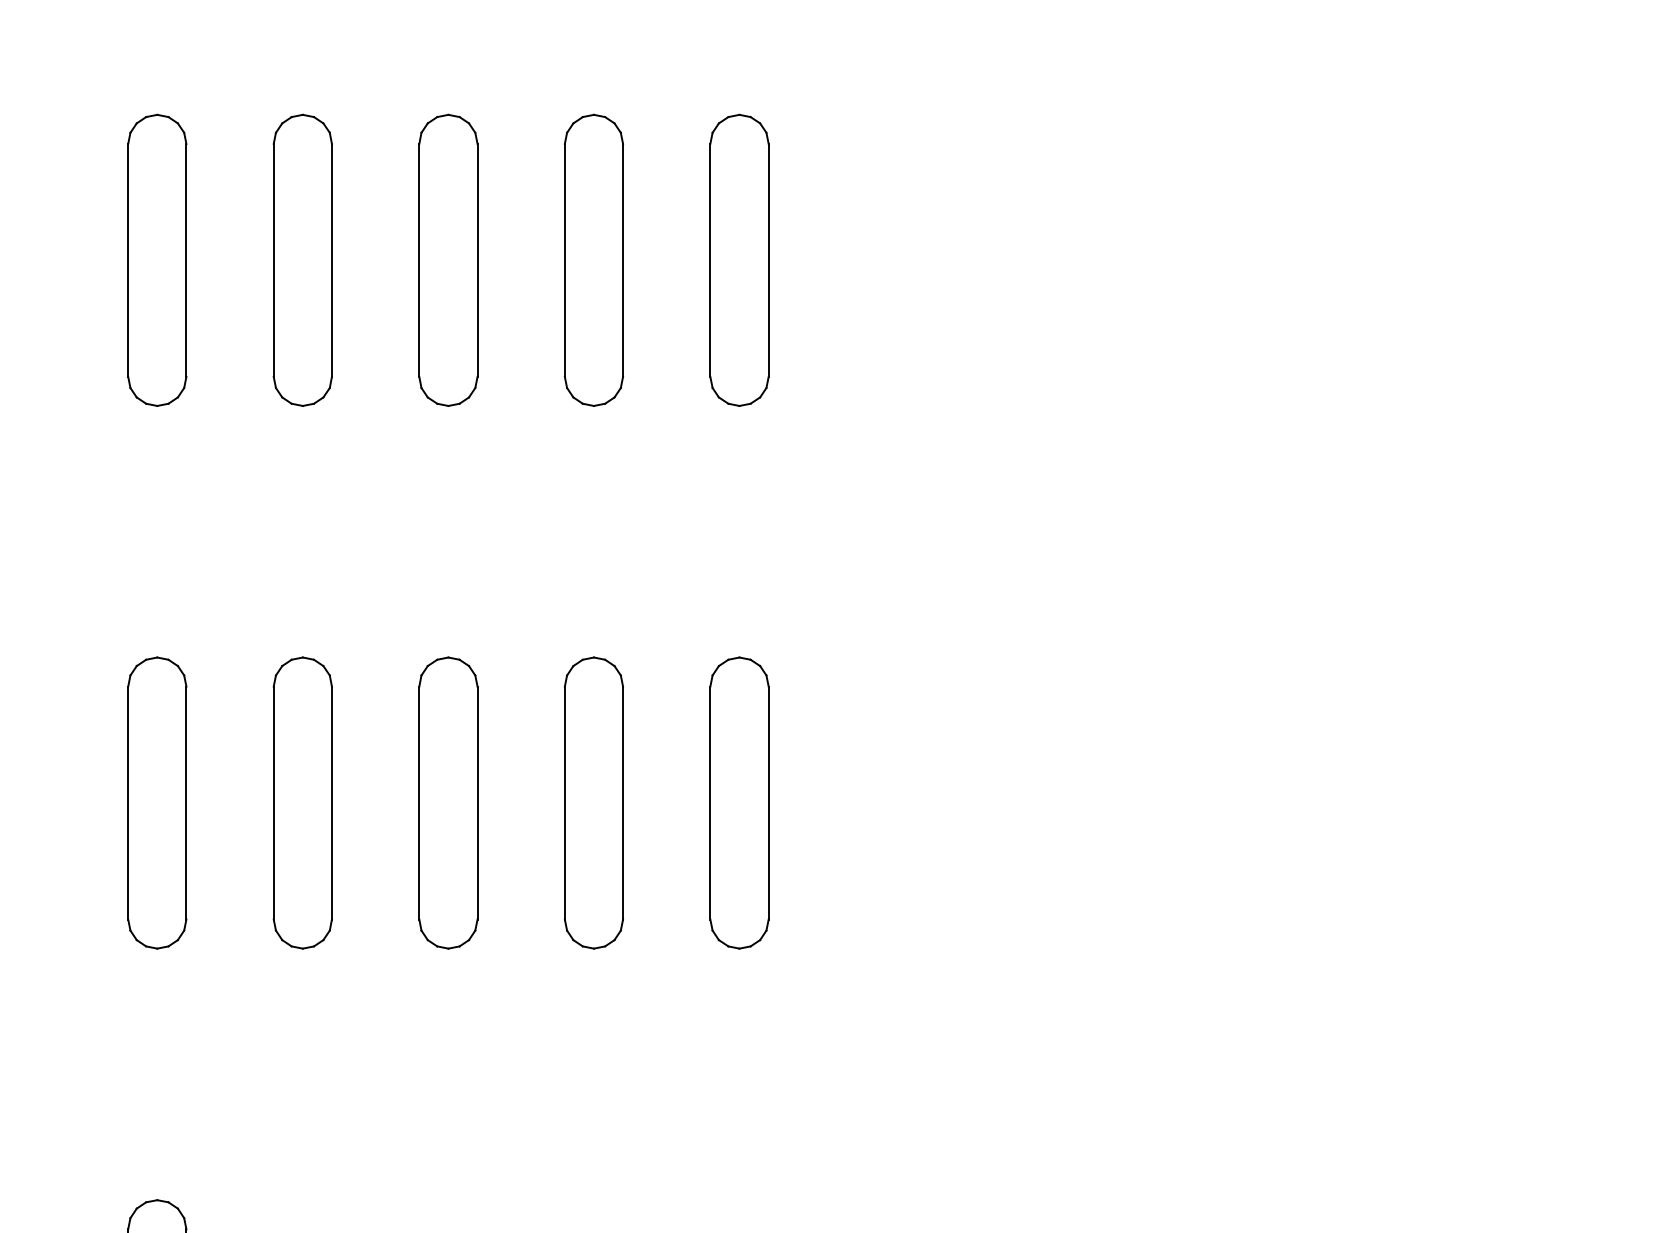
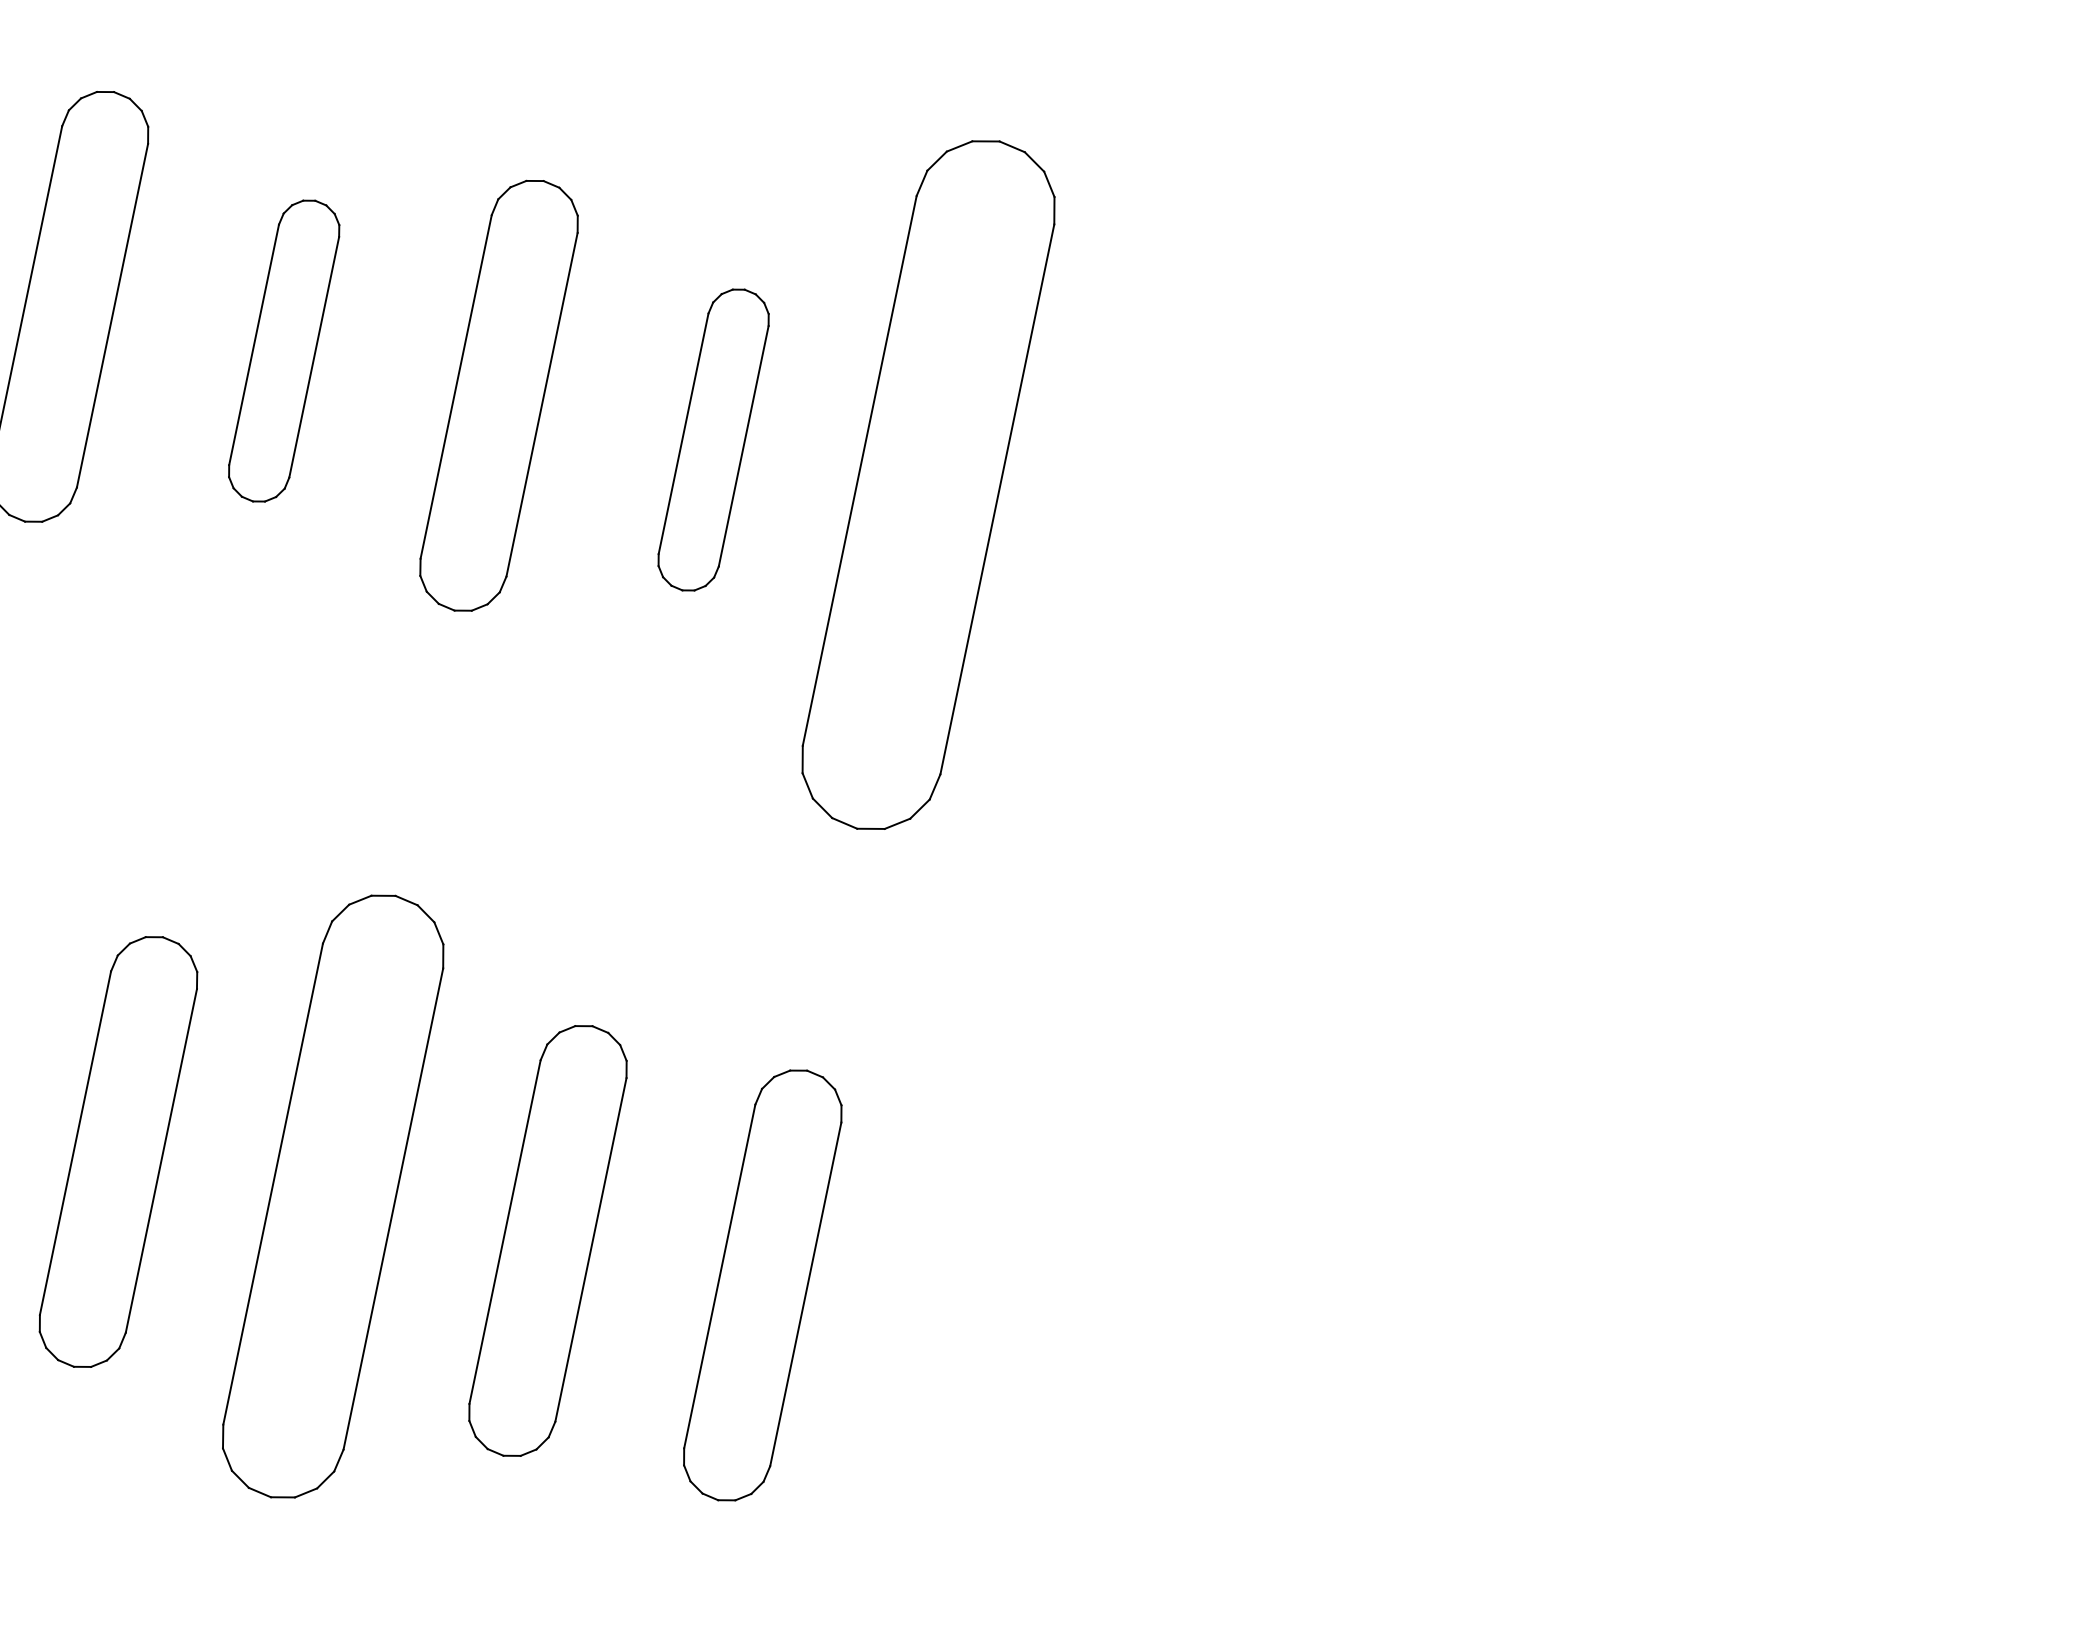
part: (302, 259) -> (284, 349), size x0.7
part: (593, 259) -> (713, 438), size x0.7
part: (739, 259) -> (928, 483), size x1.6
part: (448, 802) -> (333, 1195), size x1.4

